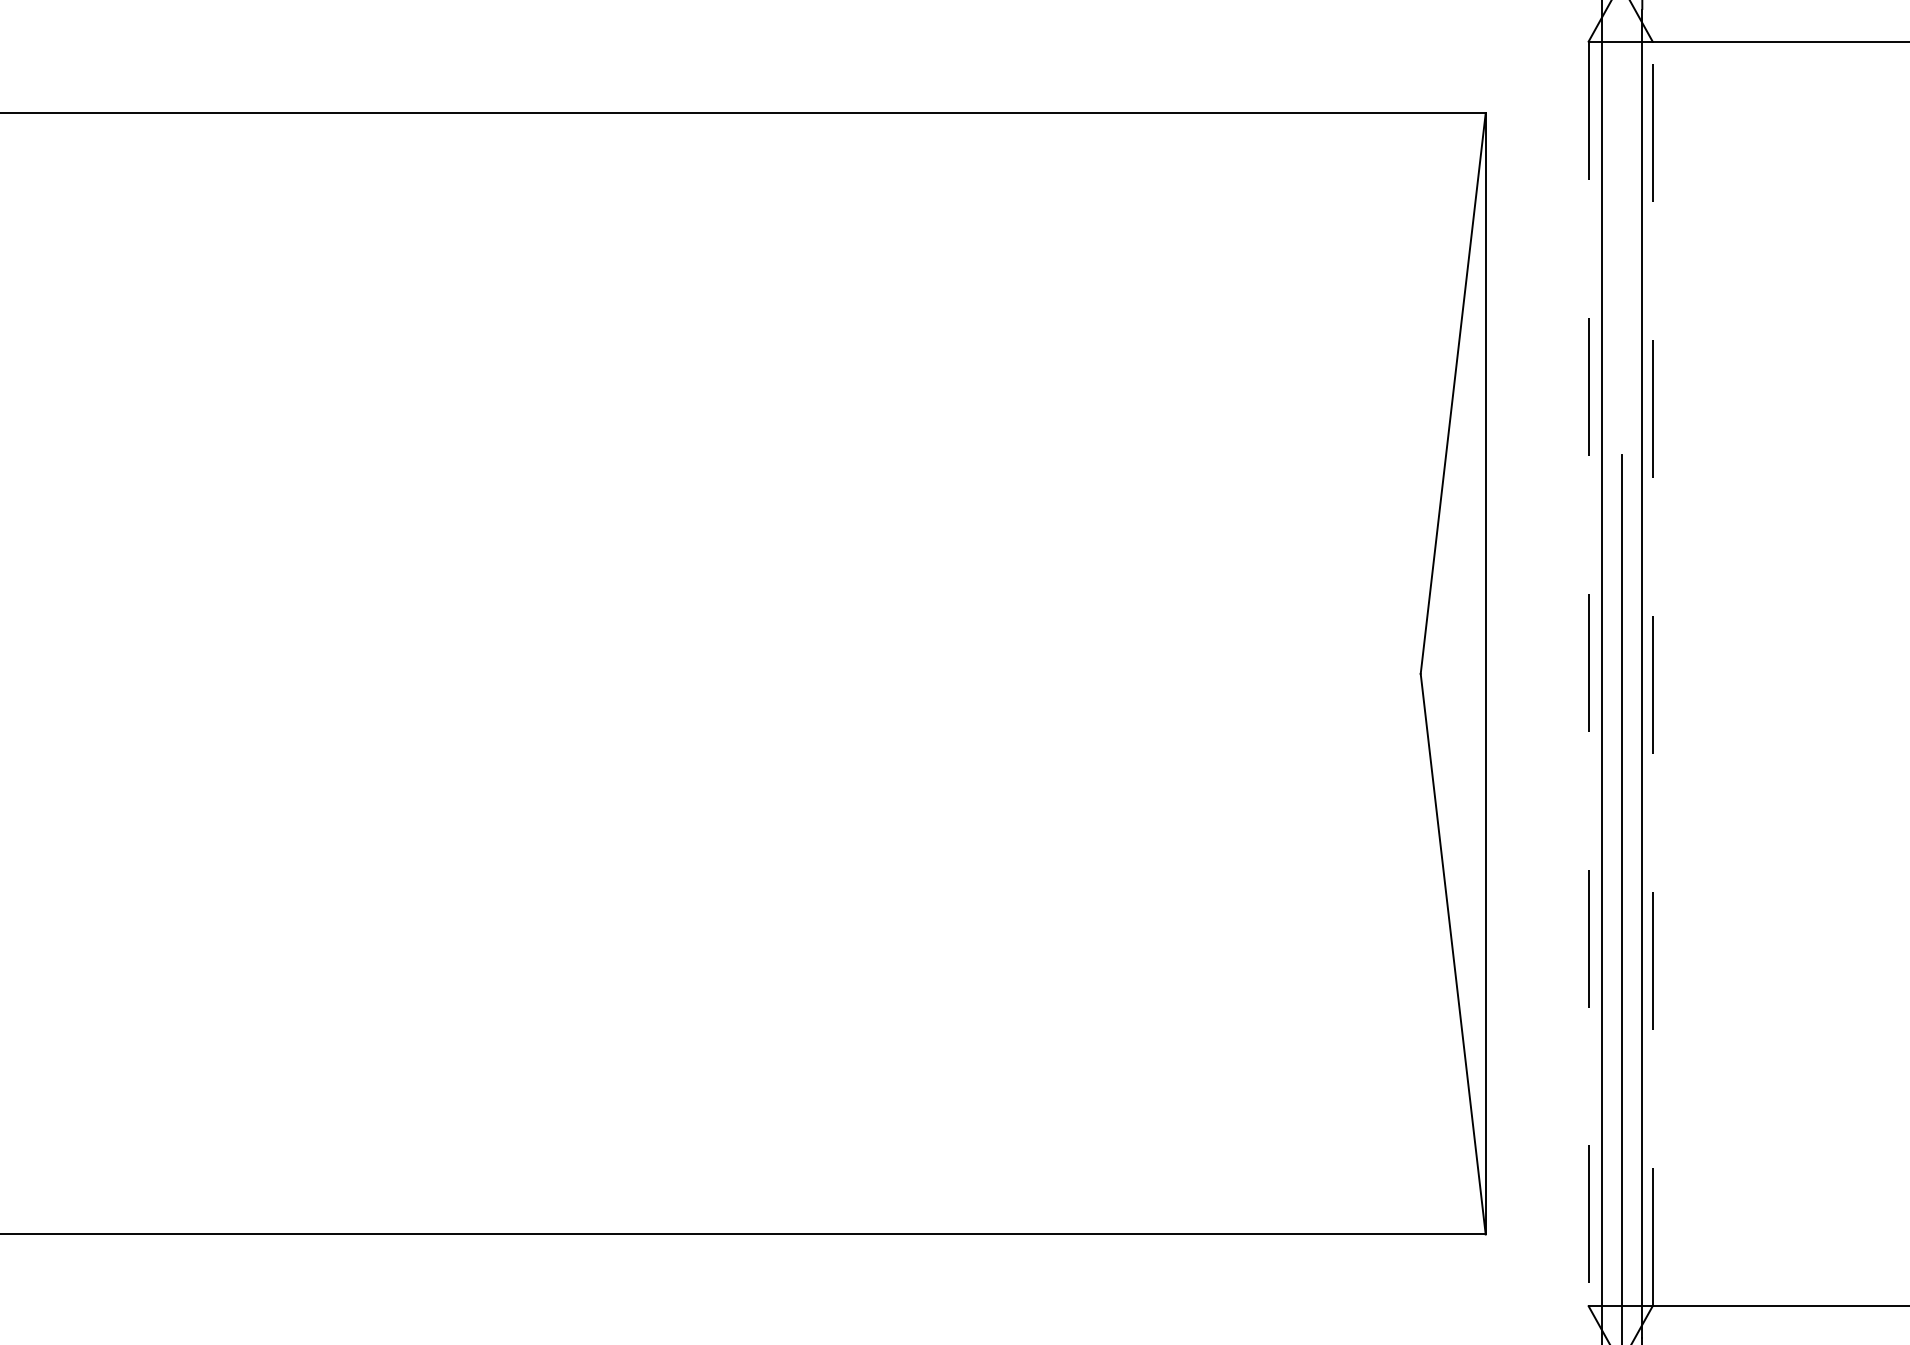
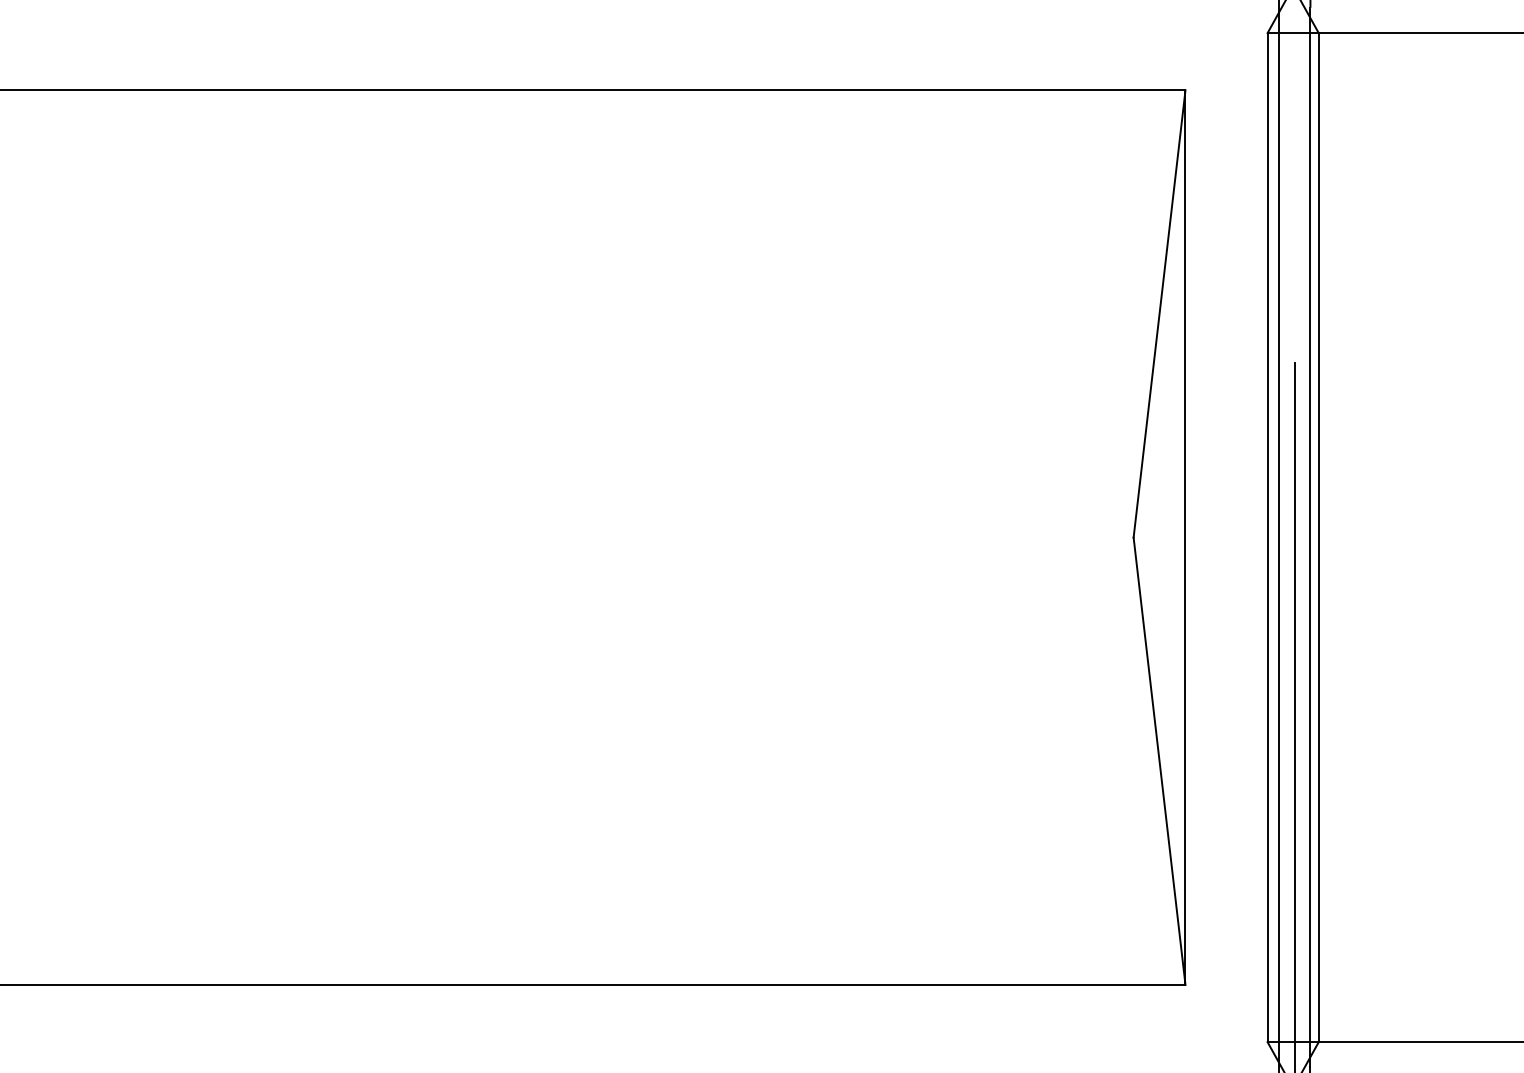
line: (1588, 673) -> (1267, 537), dashed -> solid
line: (1652, 673) -> (1318, 537), dashed -> solid

